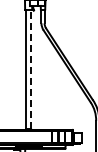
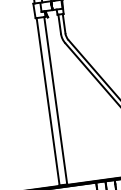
line: (31, 69) -> (55, 100), dashed -> solid

